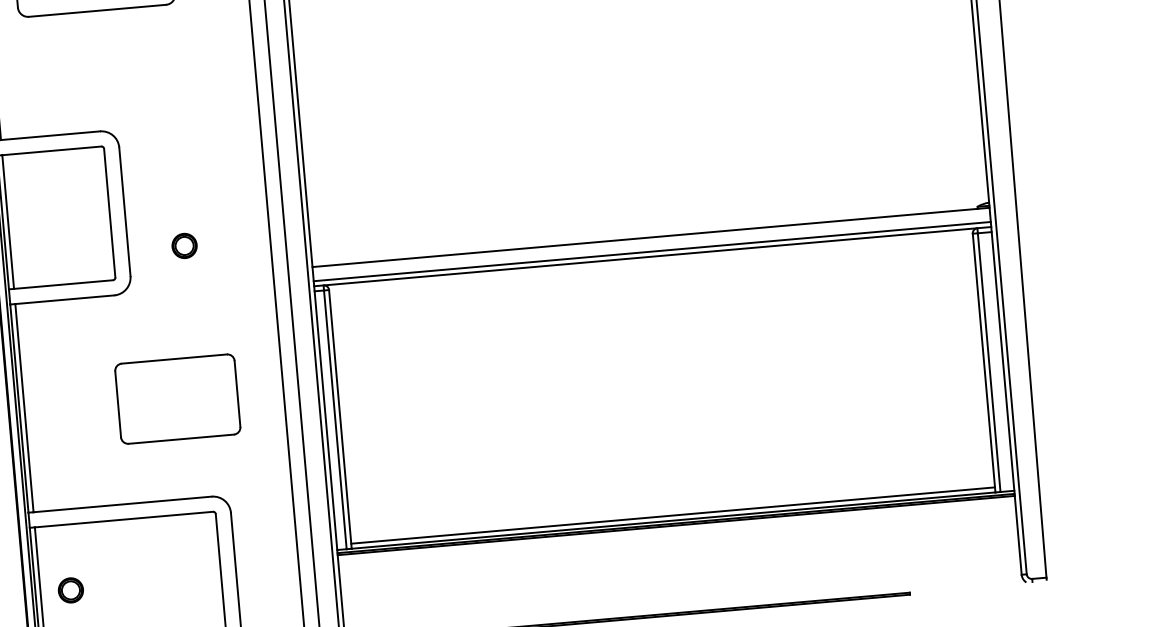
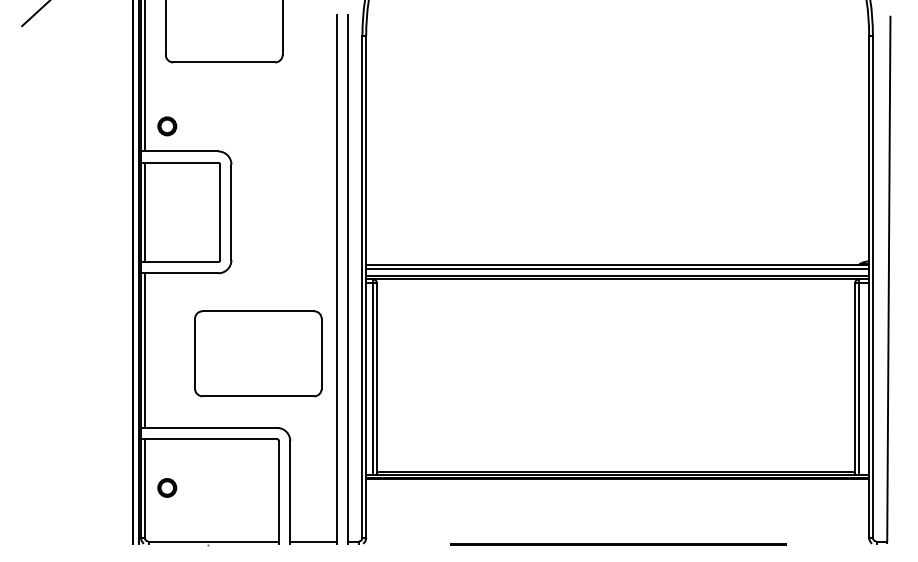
line: (651, 241) -> (617, 268), added
part: (184, 246) -> (167, 126), moved
part: (177, 398) -> (258, 353), size x1.43

